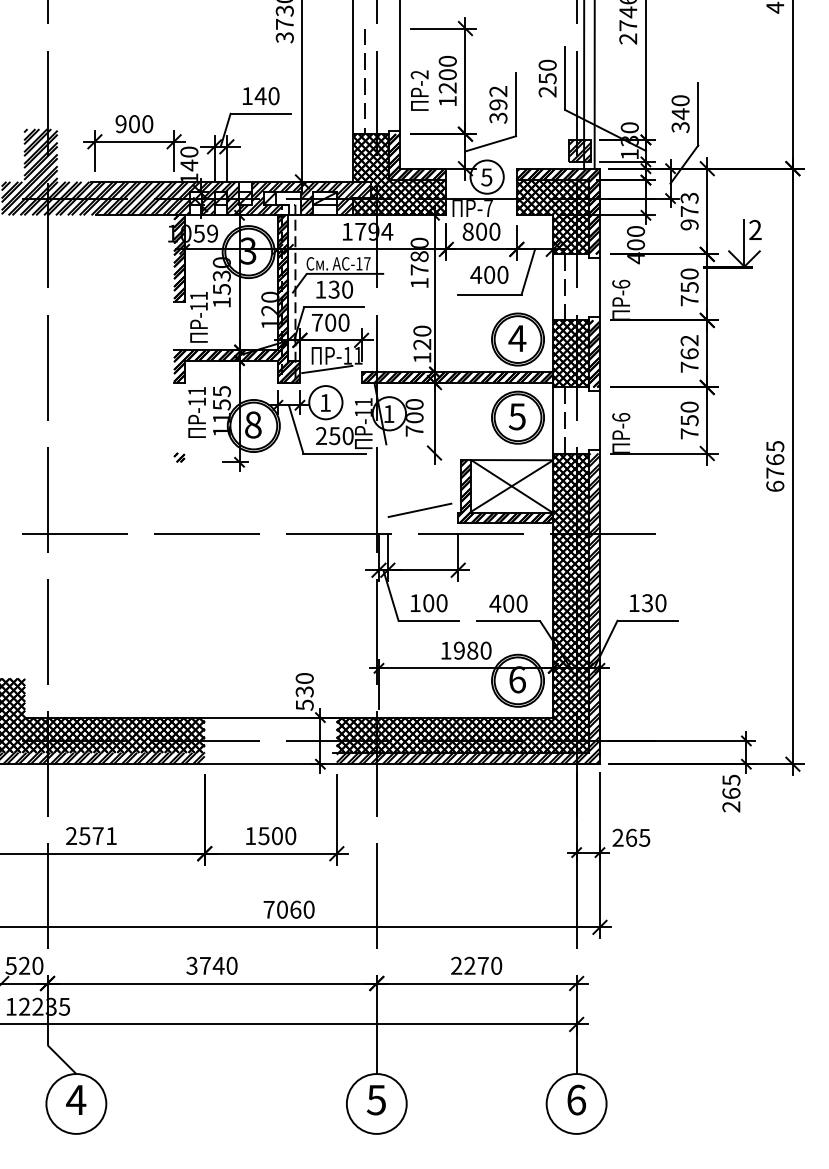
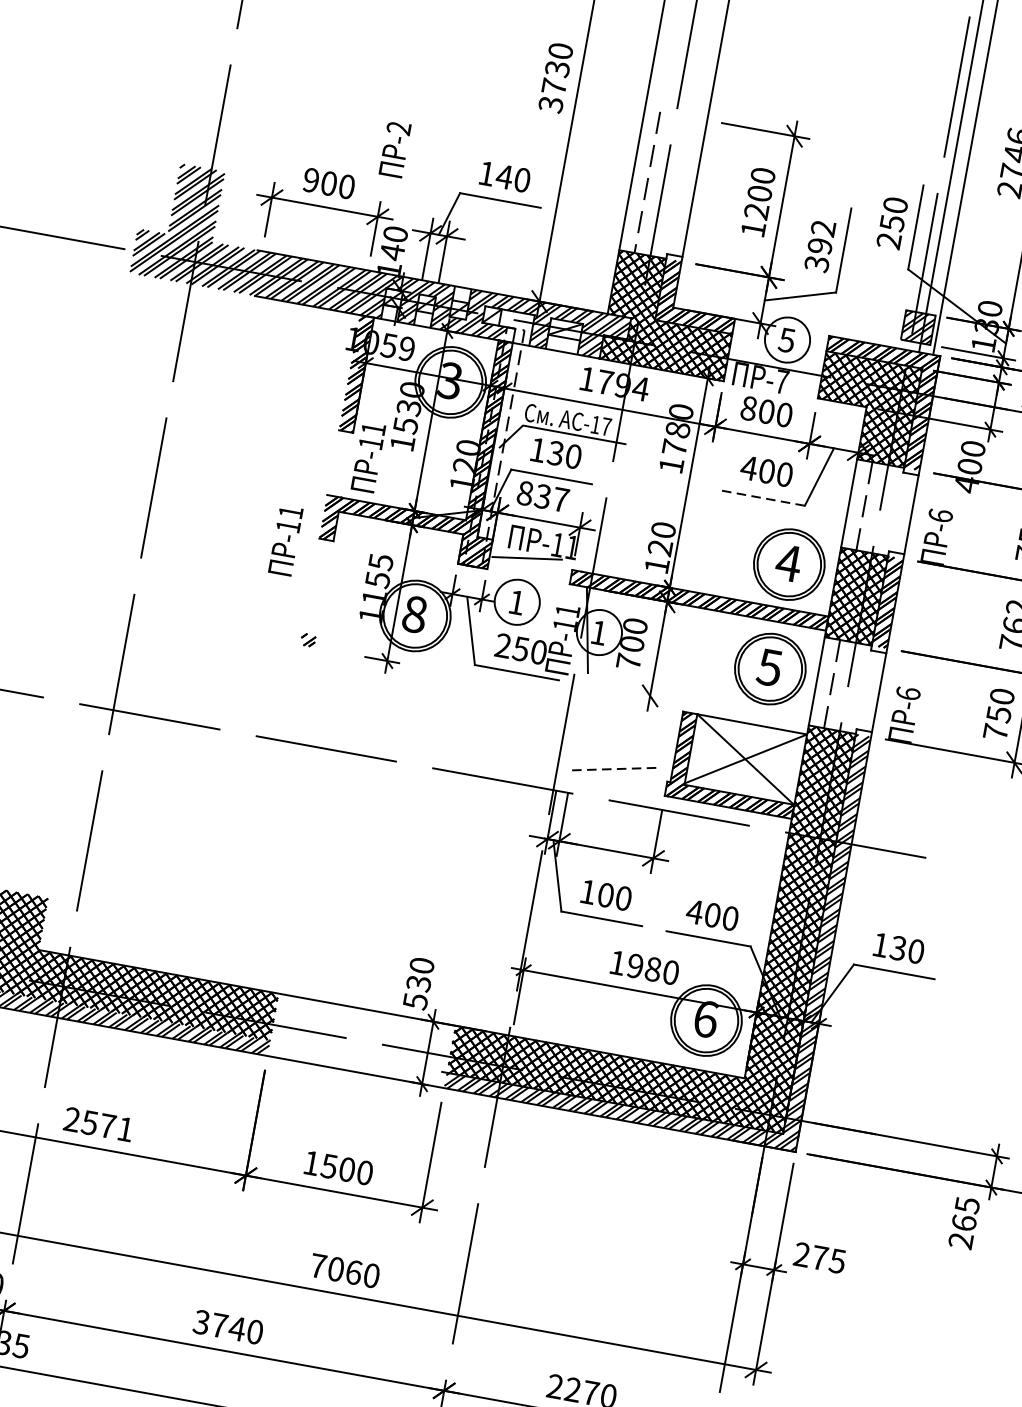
text: (419, 90) -> (394, 149), moved
line: (489, 294) -> (762, 497), solid -> dashed
text: (330, 322) -> (542, 496), 700 -> 837
text: (196, 412) -> (285, 540), moved
line: (420, 510) -> (617, 769), solid -> dashed
text: (631, 837) -> (820, 1257), 265 -> 275

